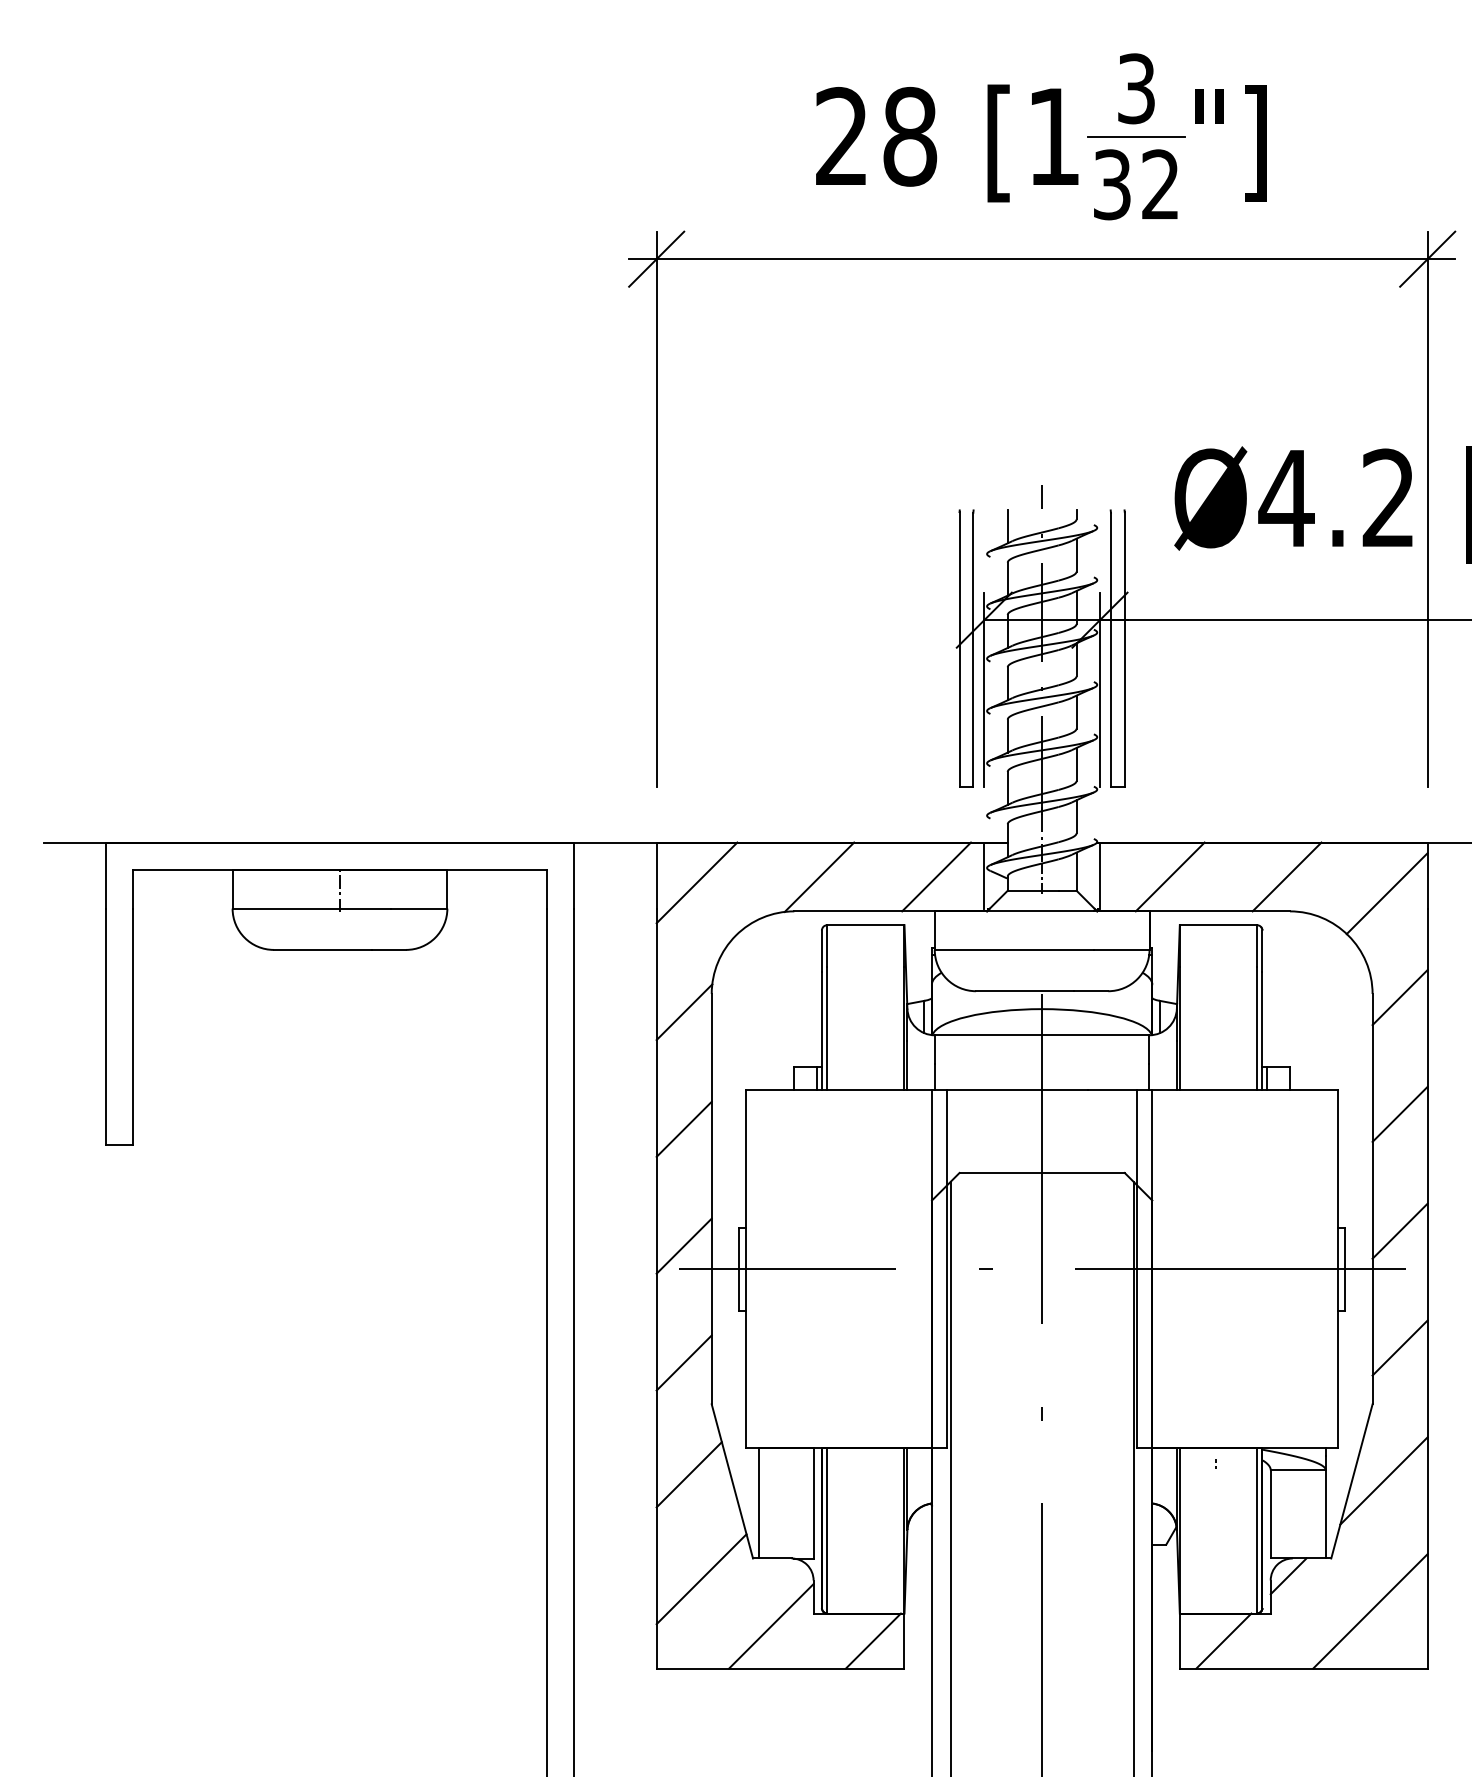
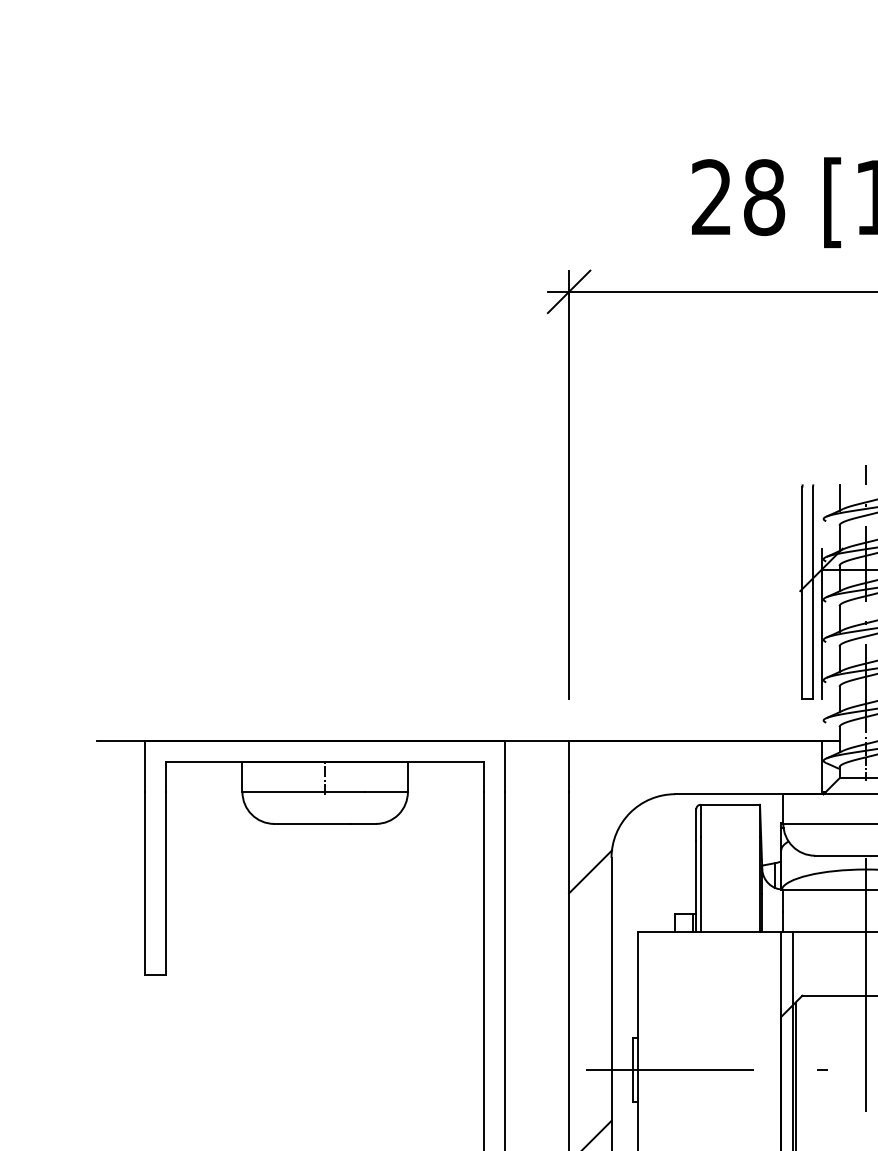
line: (936, 876) -> (784, 767), removed
line: (819, 877) -> (694, 768), removed
line: (696, 882) -> (599, 771), removed
line: (683, 1128) -> (589, 961), removed
line: (683, 1245) -> (589, 1051), removed

